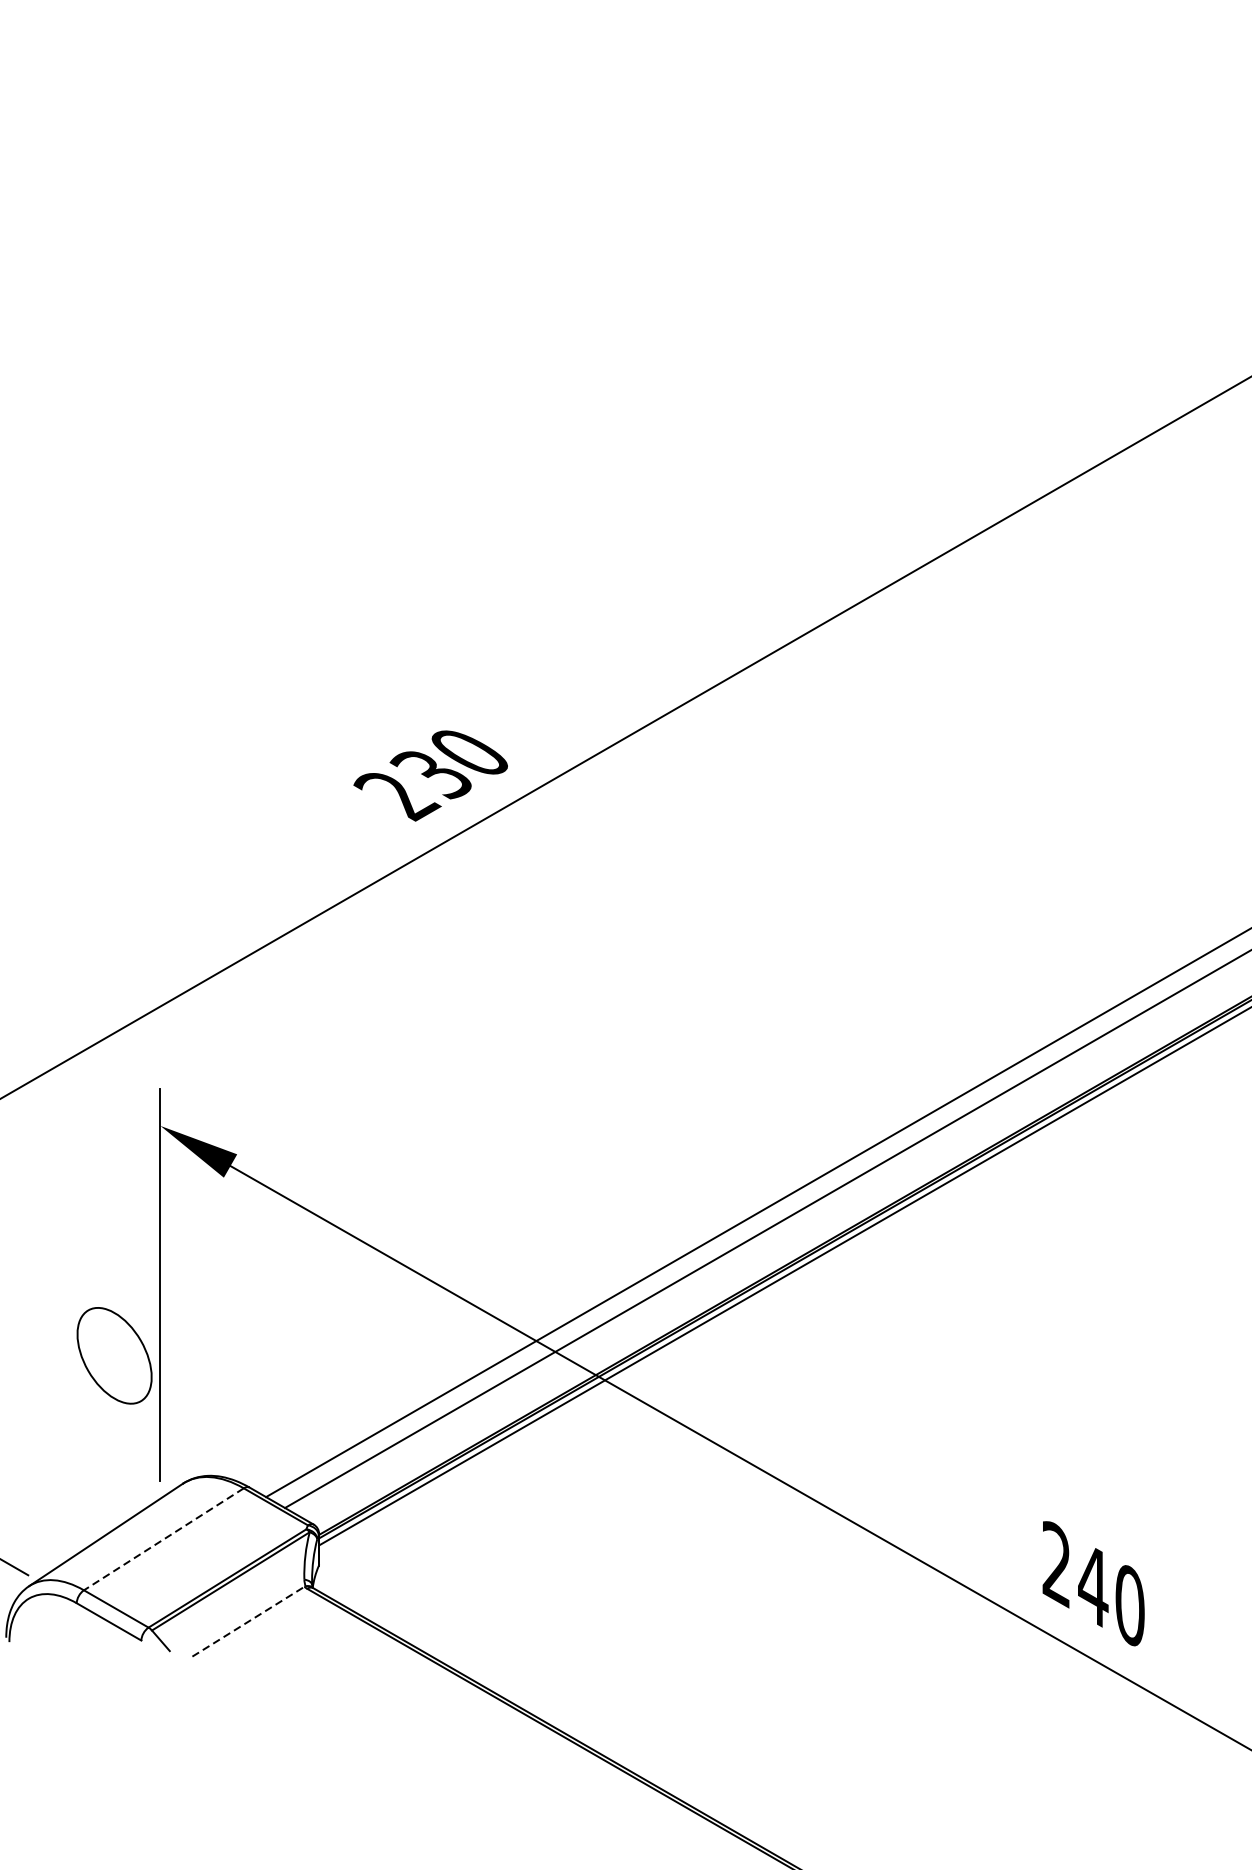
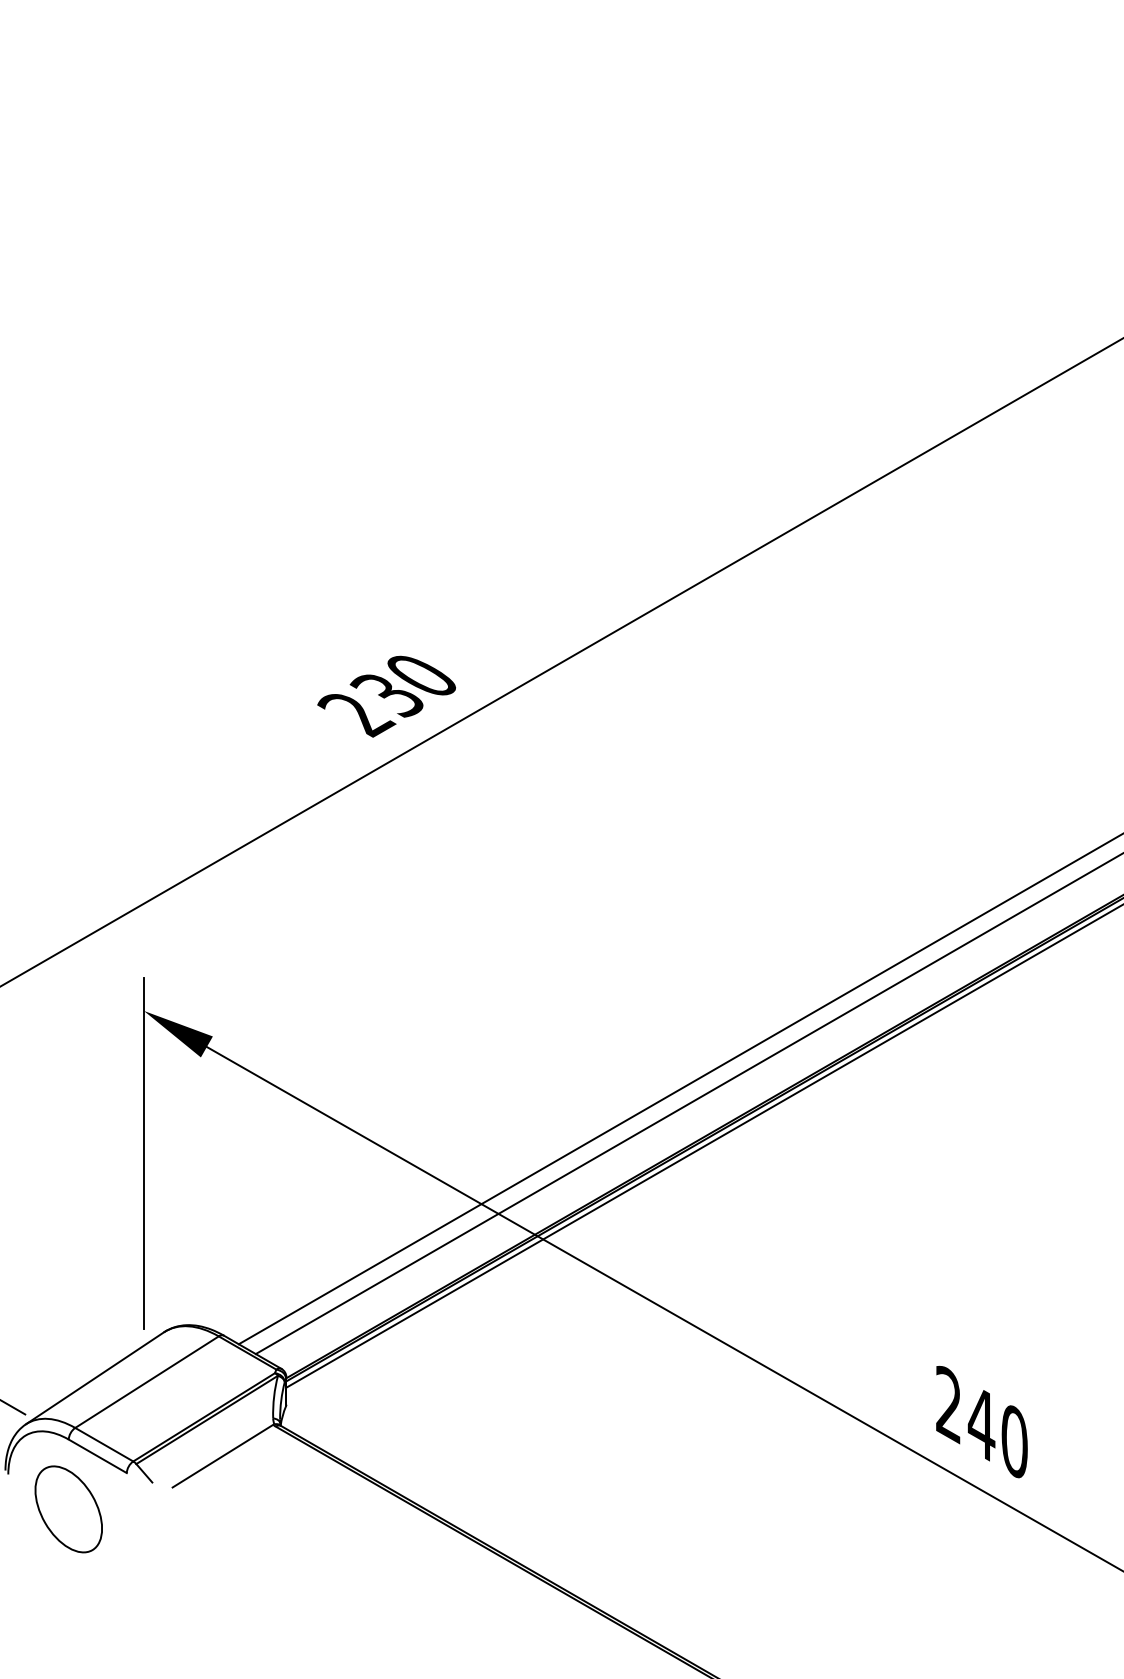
part: (114, 1355) -> (68, 1509), moved
line: (163, 1539) -> (146, 1382), dashed -> solid
line: (249, 1620) -> (223, 1455), dashed -> solid

